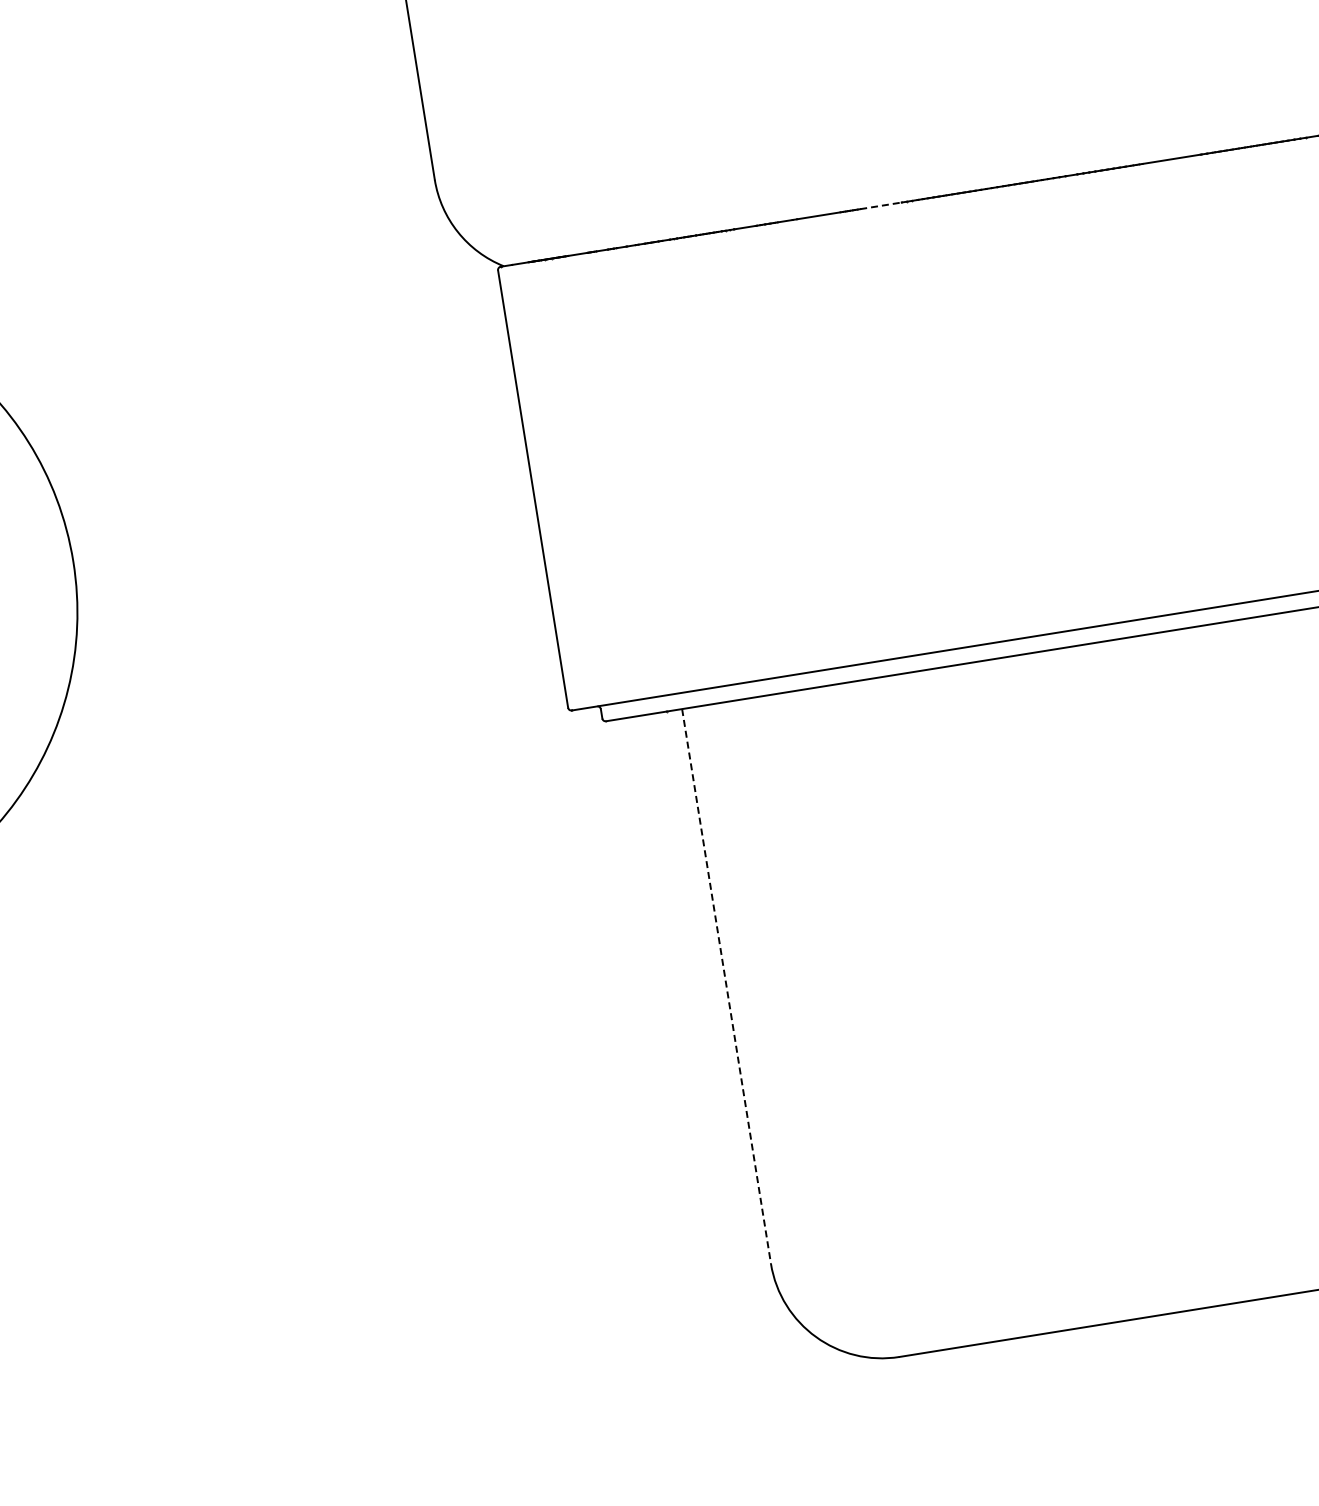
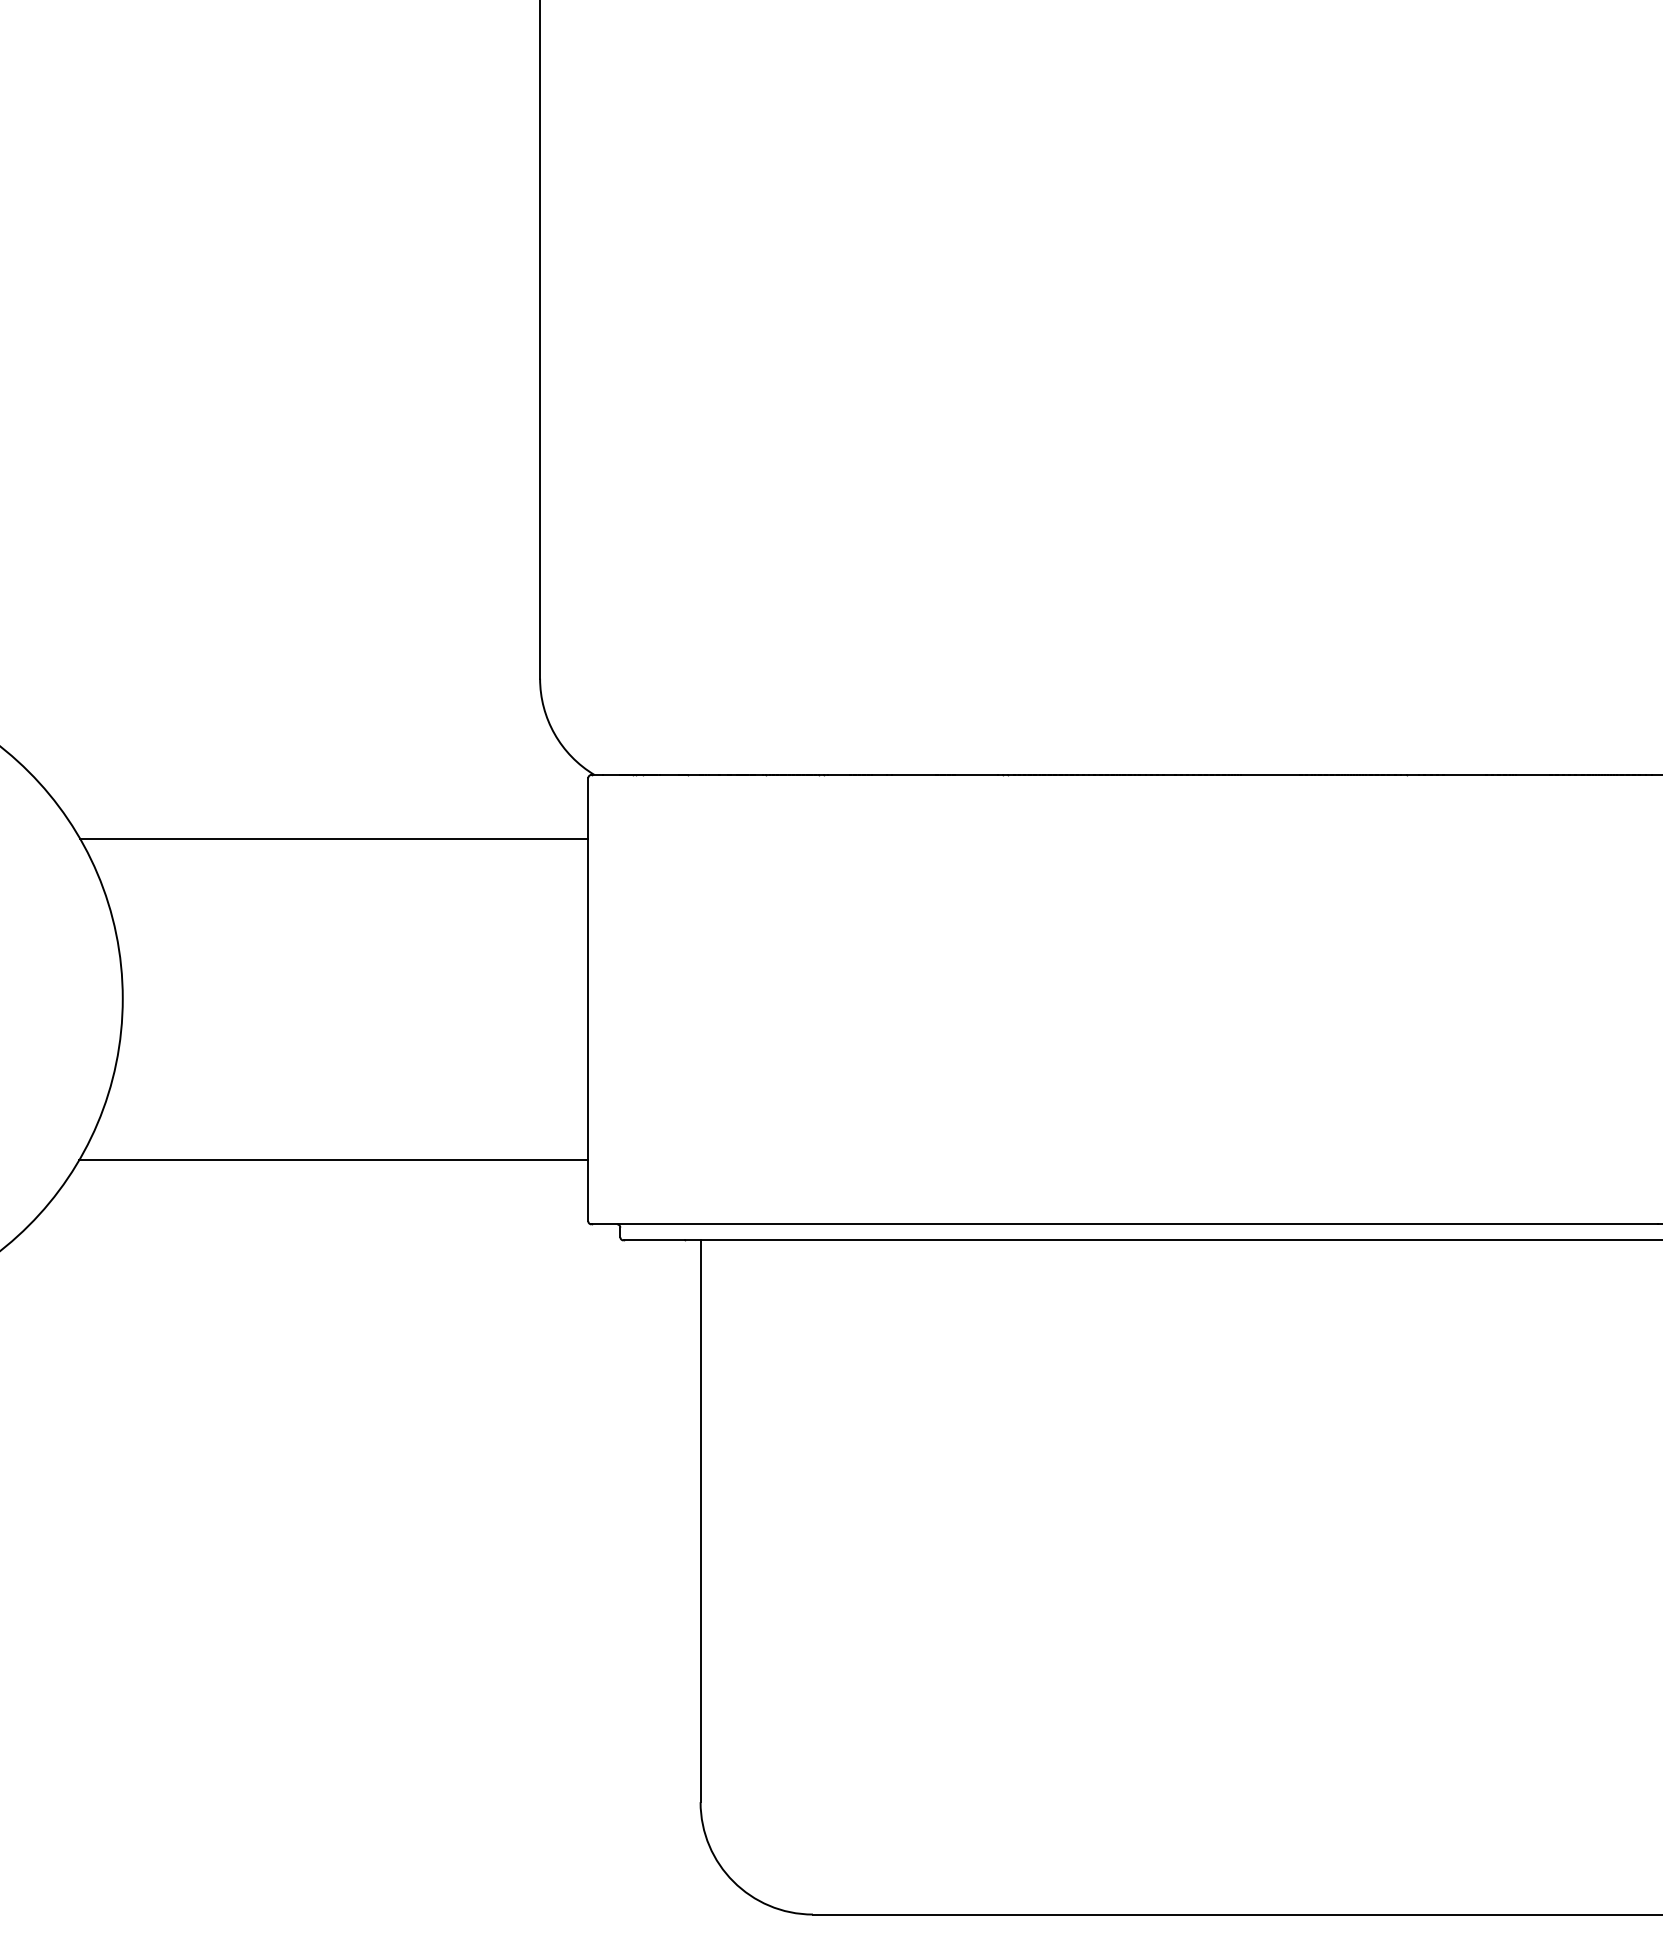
line: (881, 206) -> (976, 775), dashed -> solid
line: (257, 371) -> (334, 839), added
line: (307, 688) -> (333, 1160), added
line: (726, 986) -> (700, 1521), dashed -> solid

